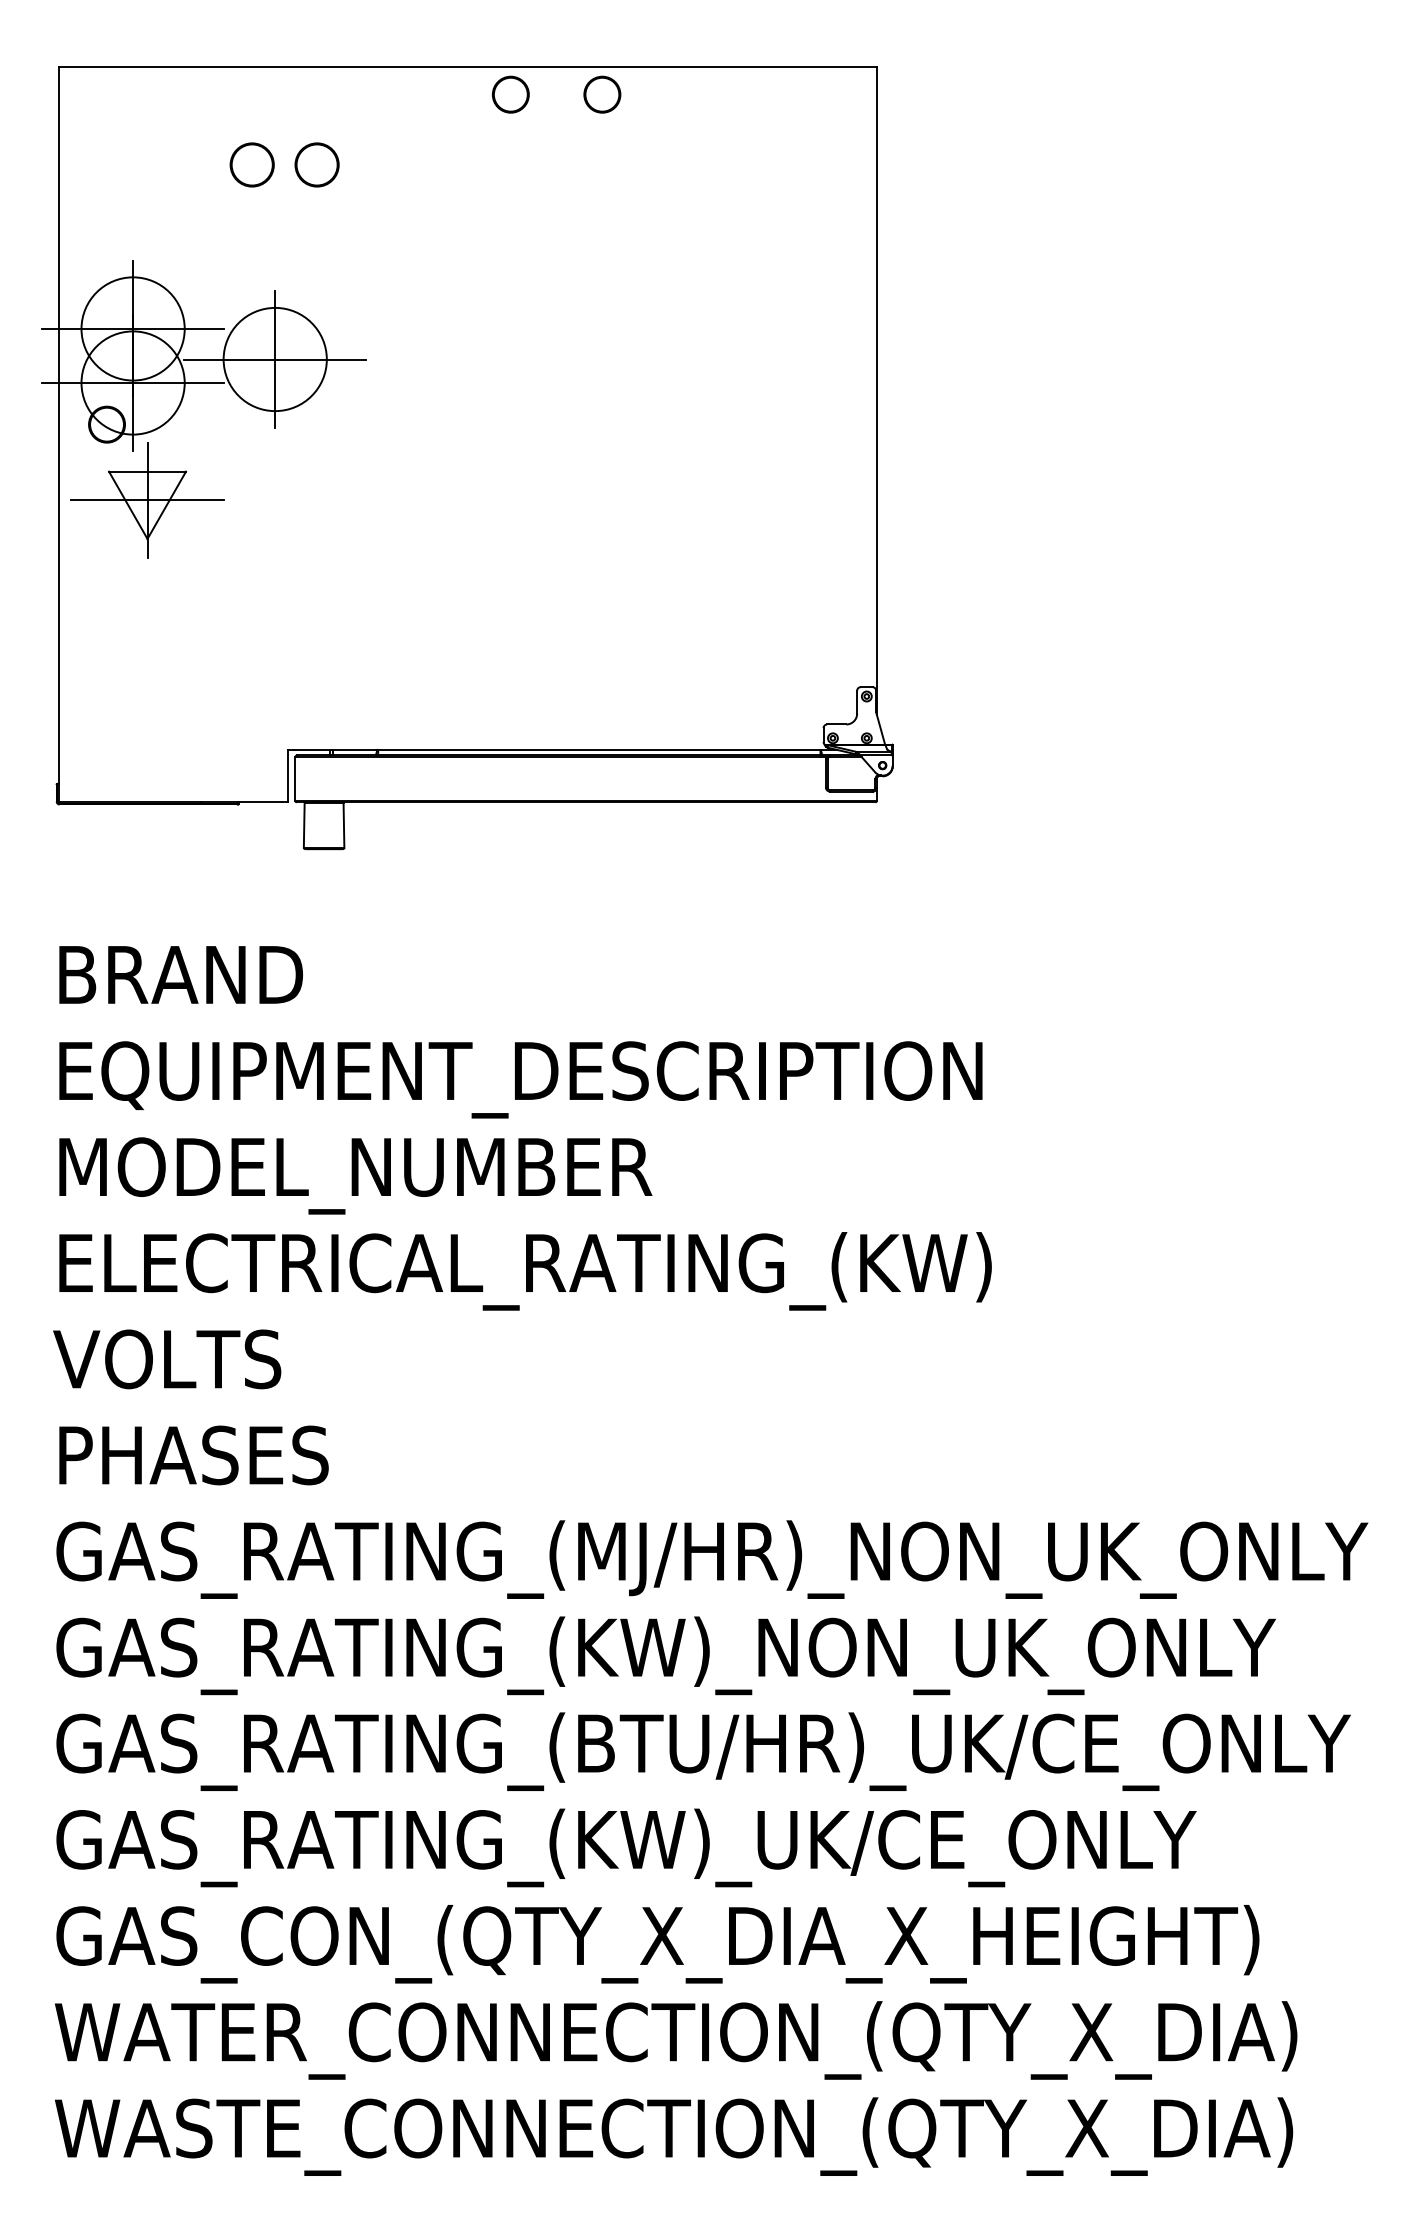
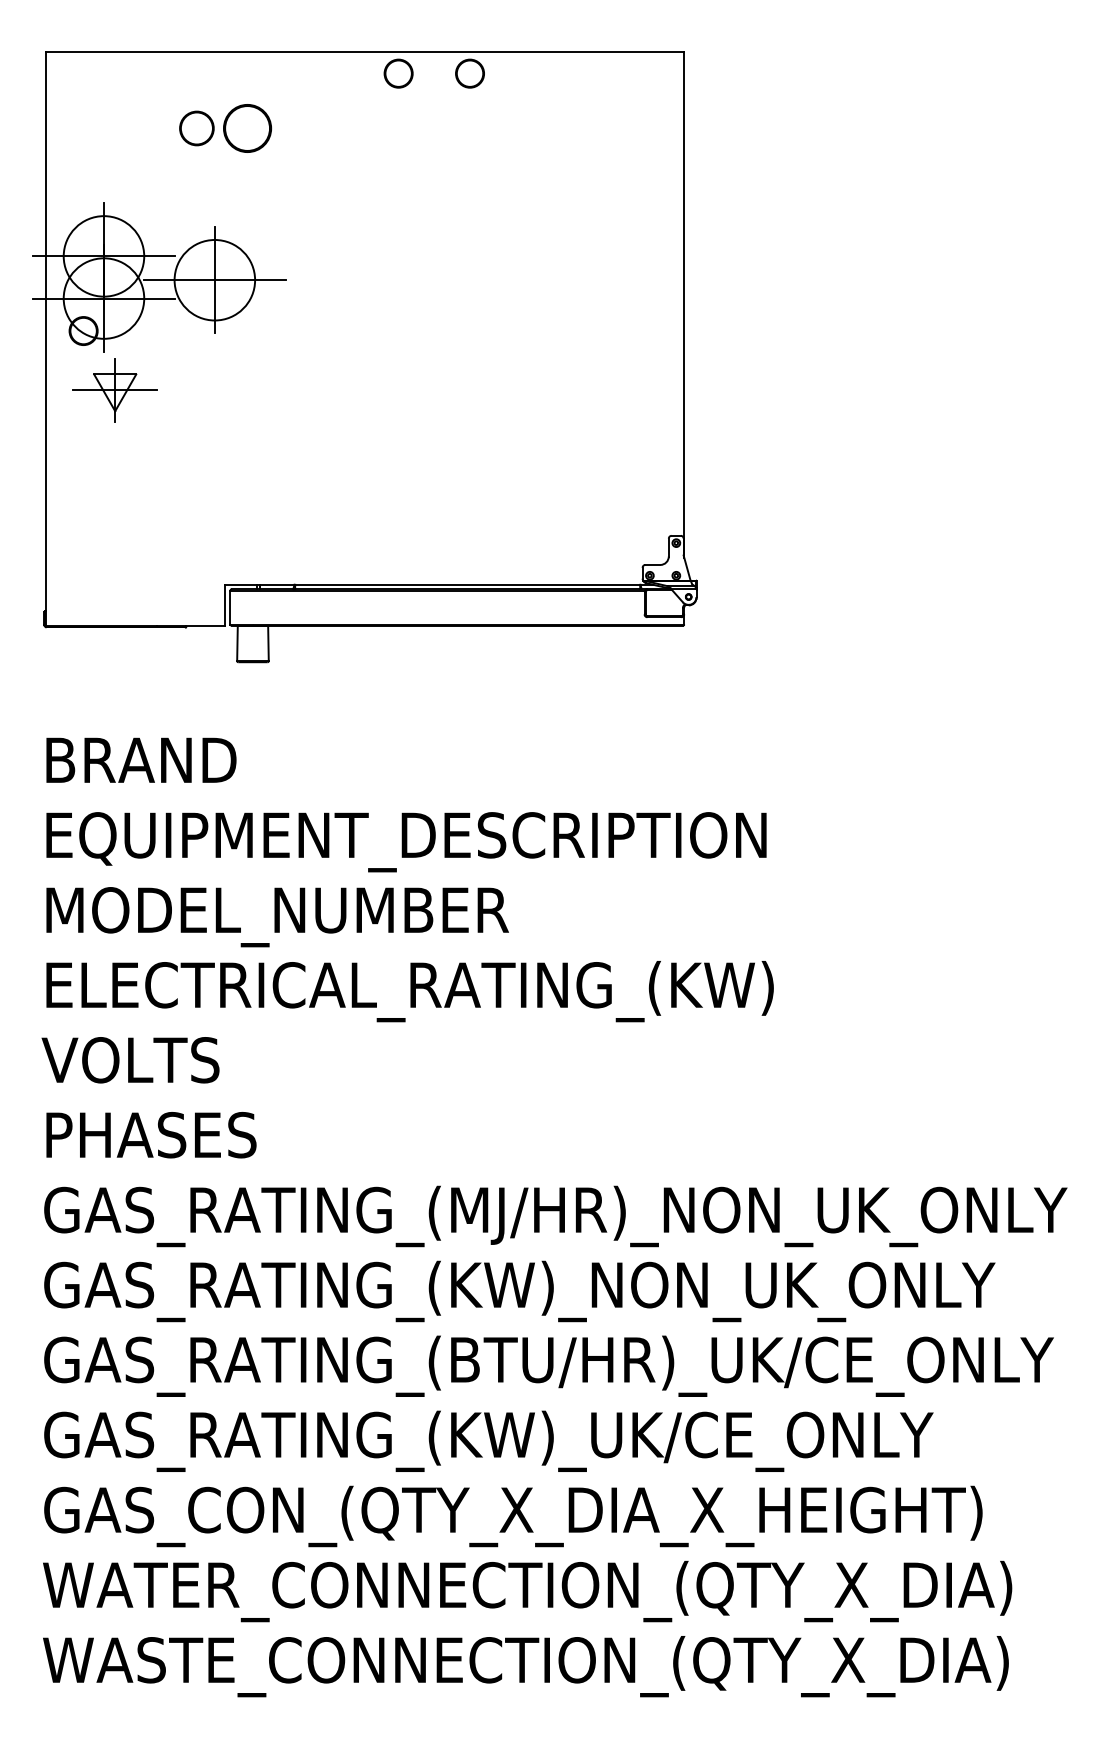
circle: (316, 164) -> (247, 128), size x1.4
part: (147, 500) -> (115, 390), size x0.7

